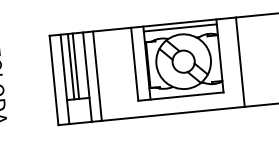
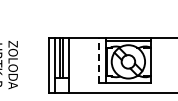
line: (239, 62) -> (162, 65), removed
line: (134, 64) -> (98, 60), solid -> dashed
line: (97, 76) -> (75, 65), removed

